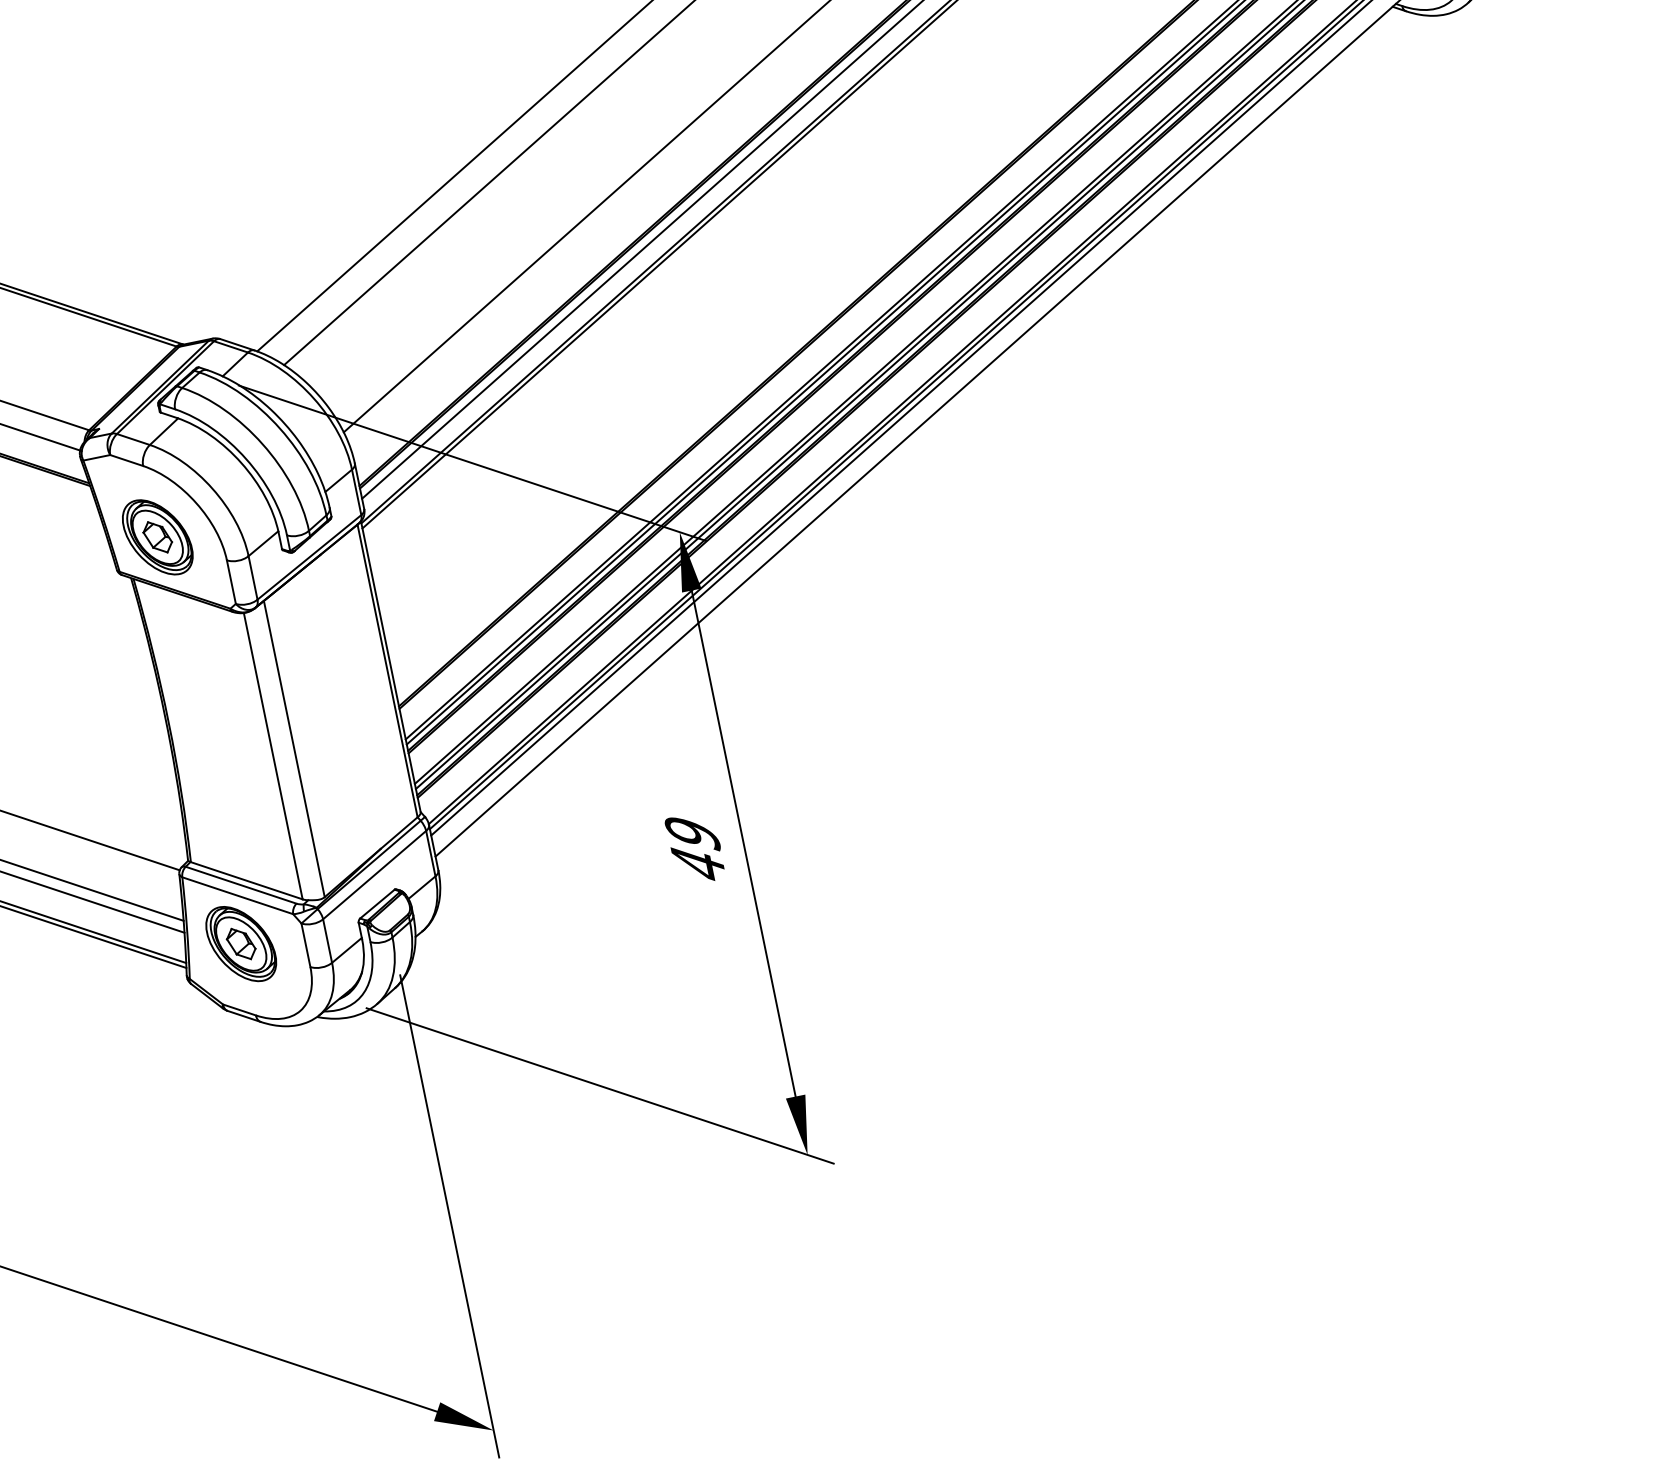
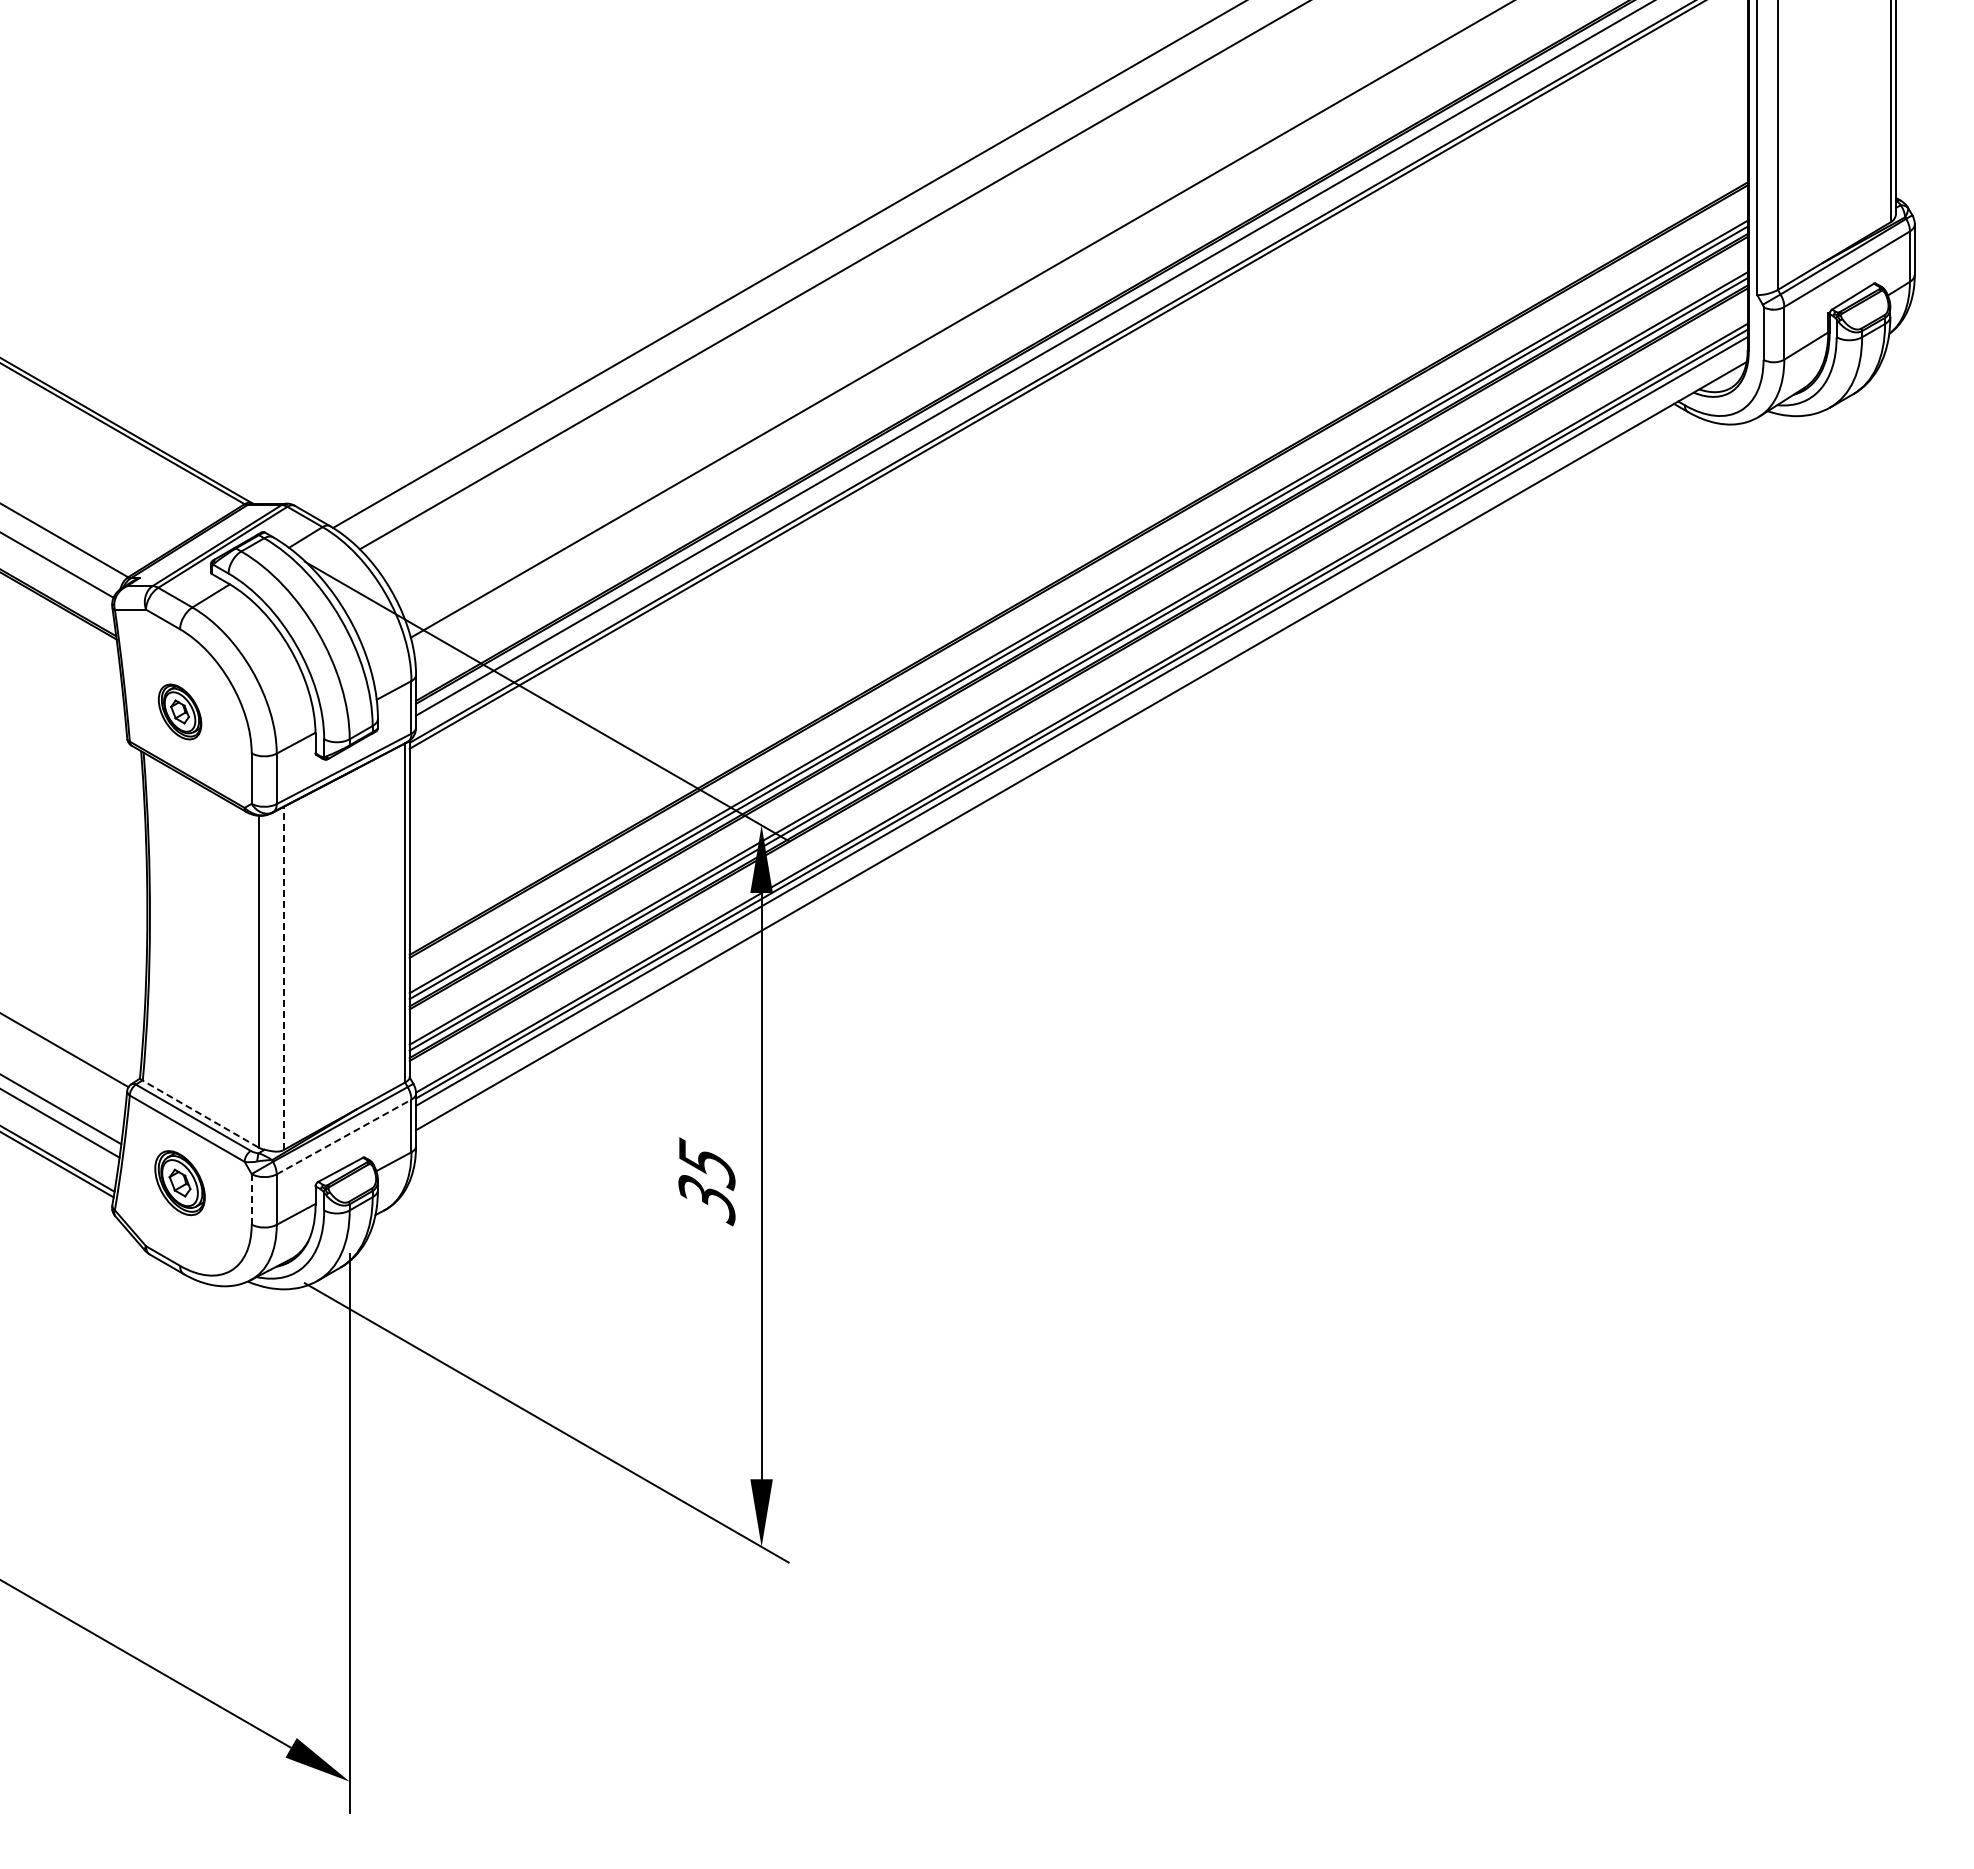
part: (157, 537) -> (179, 711), size x0.6
line: (294, 749) -> (283, 978), solid -> dashed
text: (695, 849) -> (706, 1181), 49 -> 35
line: (374, 874) -> (344, 1136), solid -> dashed
line: (246, 881) -> (200, 1114), solid -> dashed
part: (240, 943) -> (179, 1182), size x0.7
line: (305, 945) -> (251, 1199), solid -> dashed

